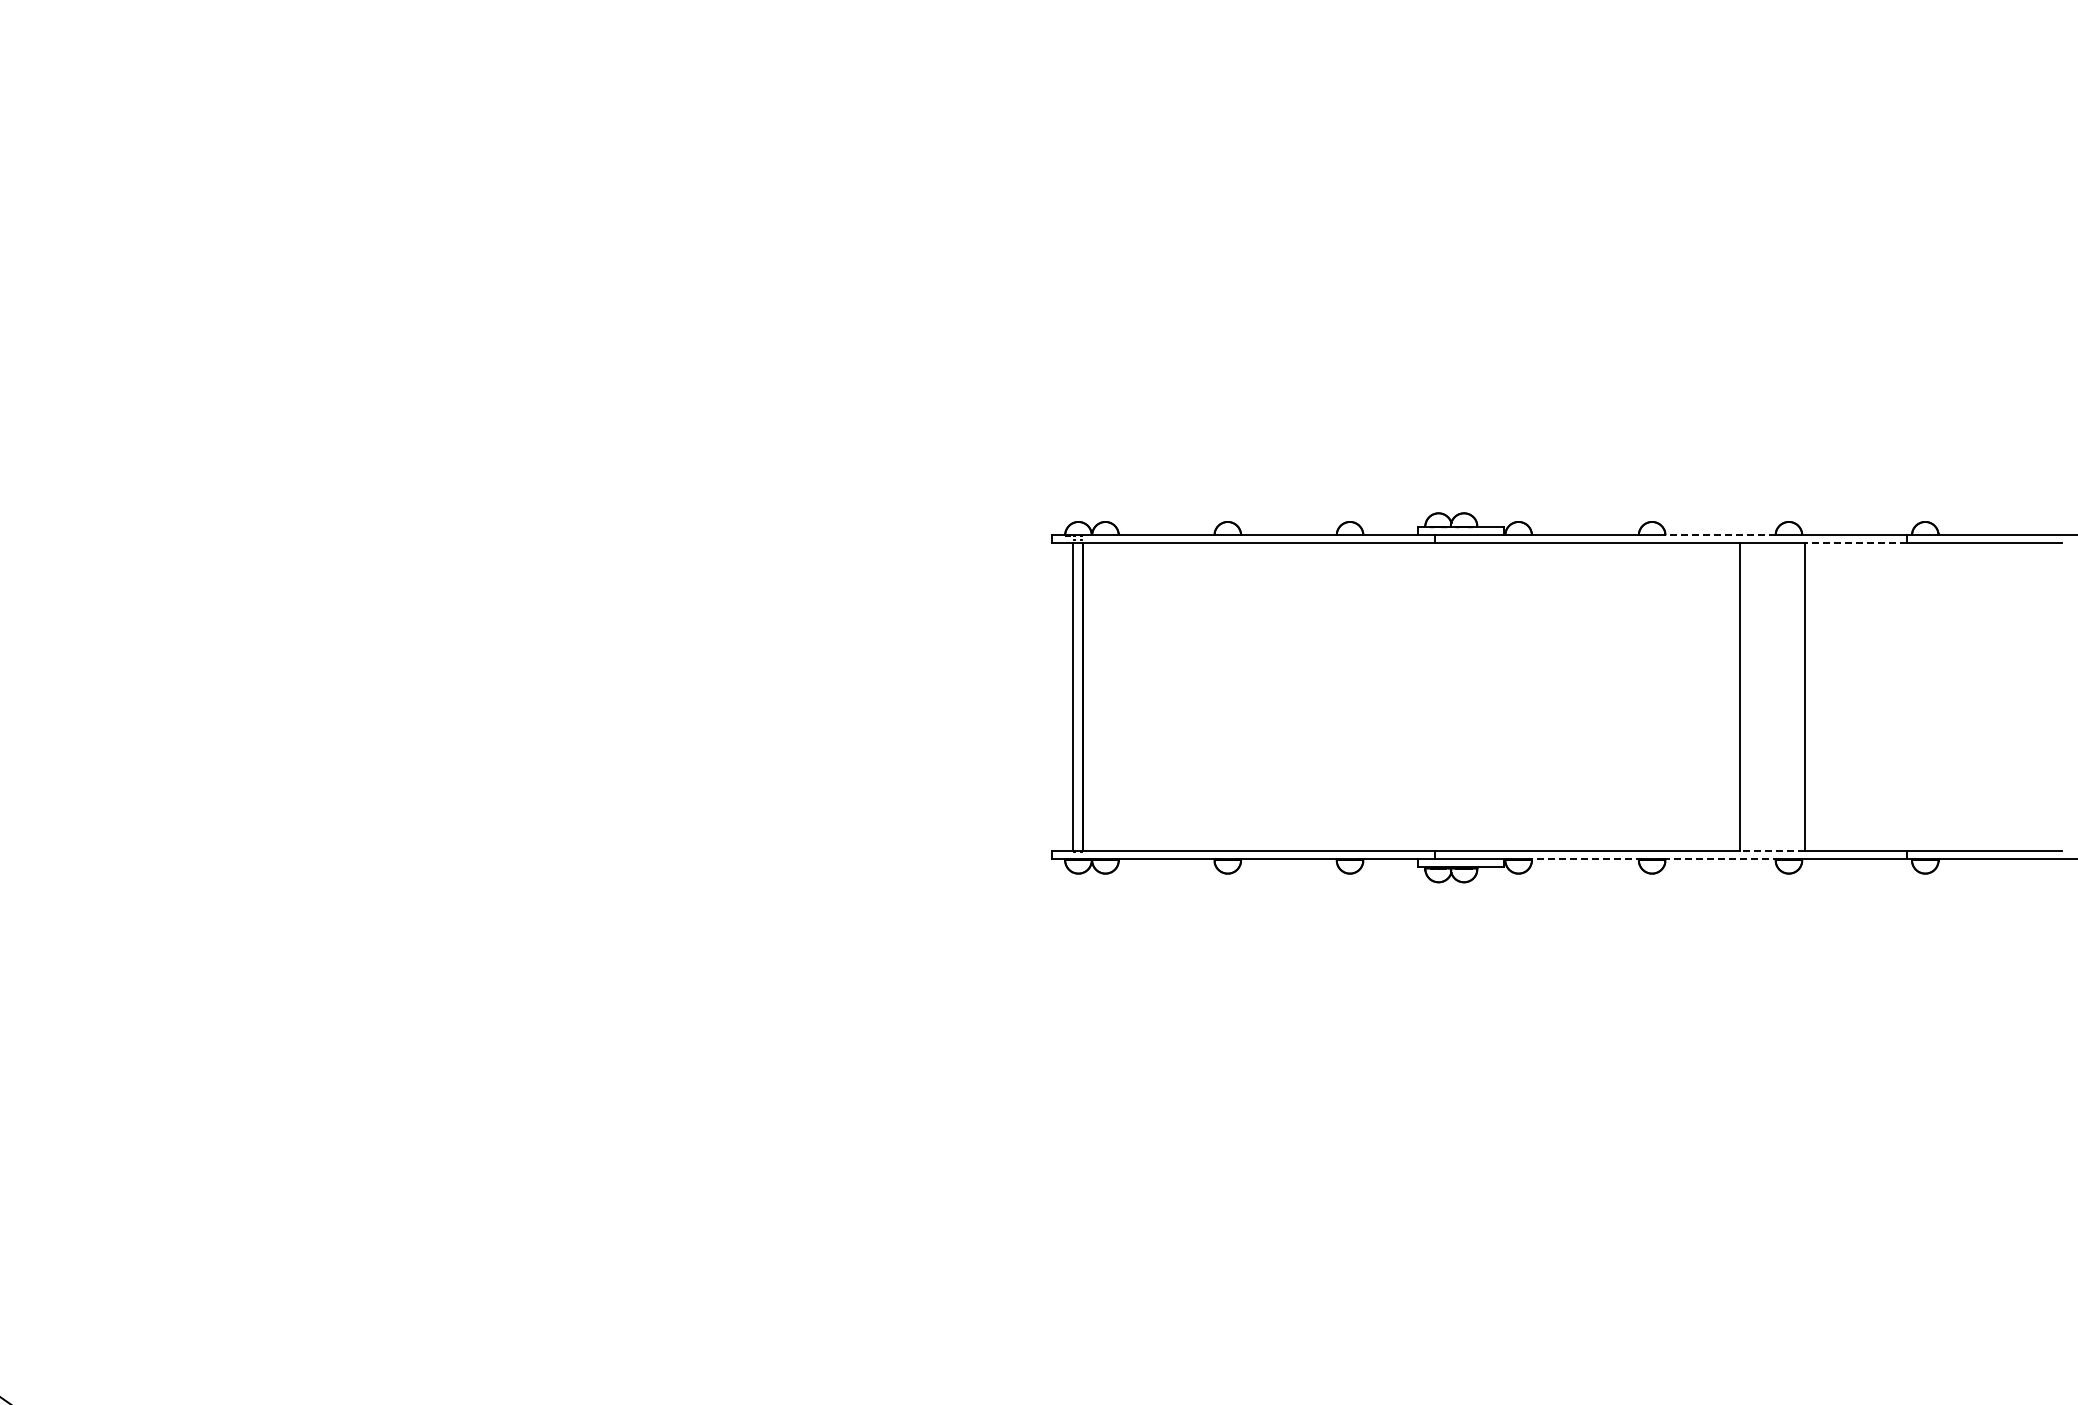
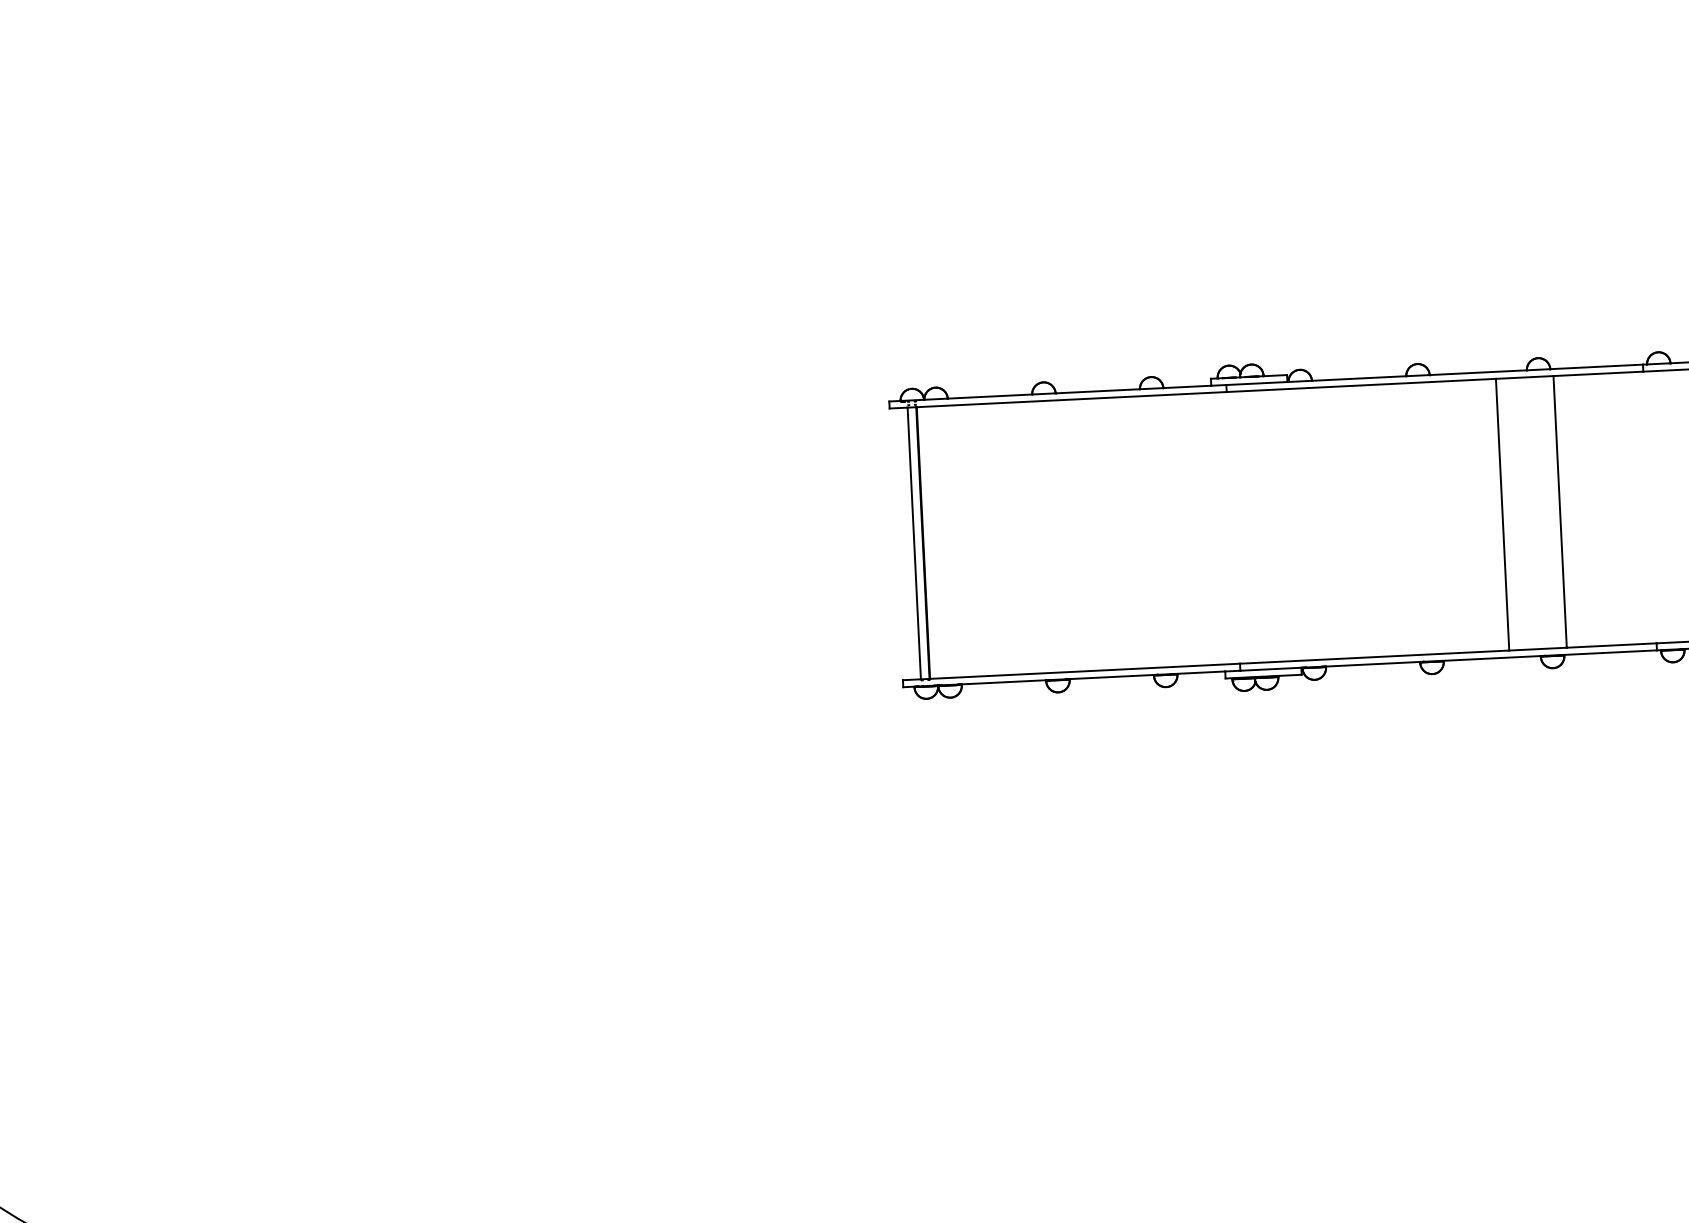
line: (1720, 535) -> (1478, 373), dashed -> solid
line: (1856, 543) -> (1598, 374), dashed -> solid
line: (1772, 851) -> (1537, 649), dashed -> solid
line: (1585, 859) -> (1373, 664), dashed -> solid
line: (1720, 859) -> (1492, 658), dashed -> solid

